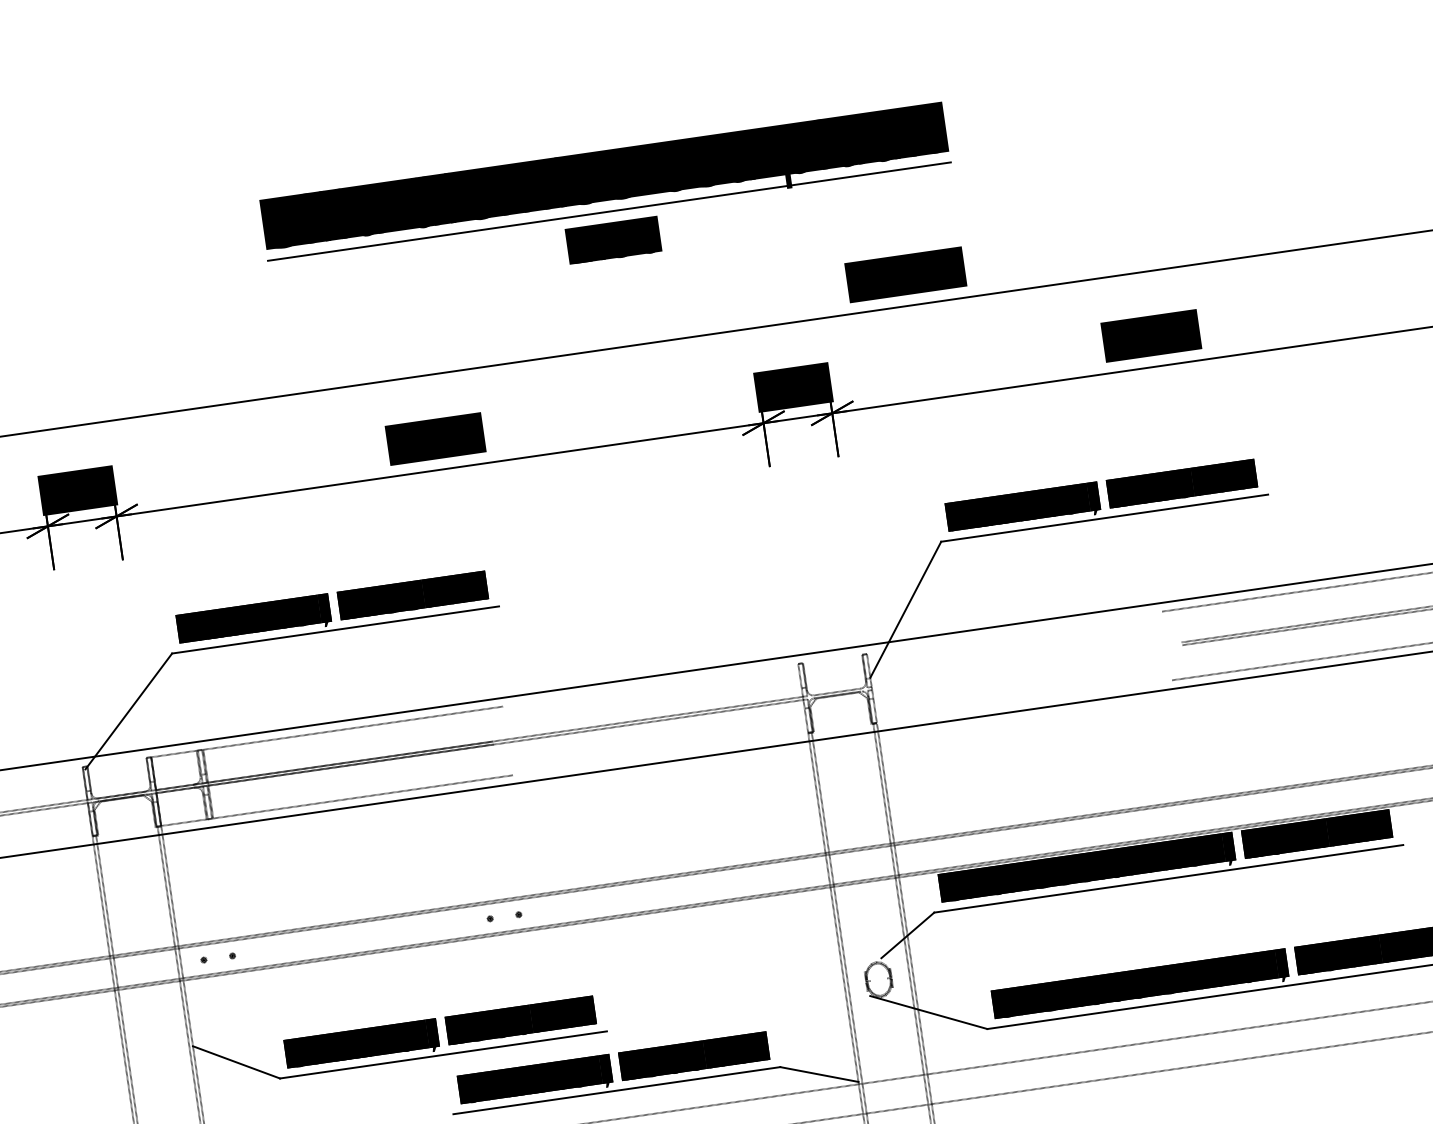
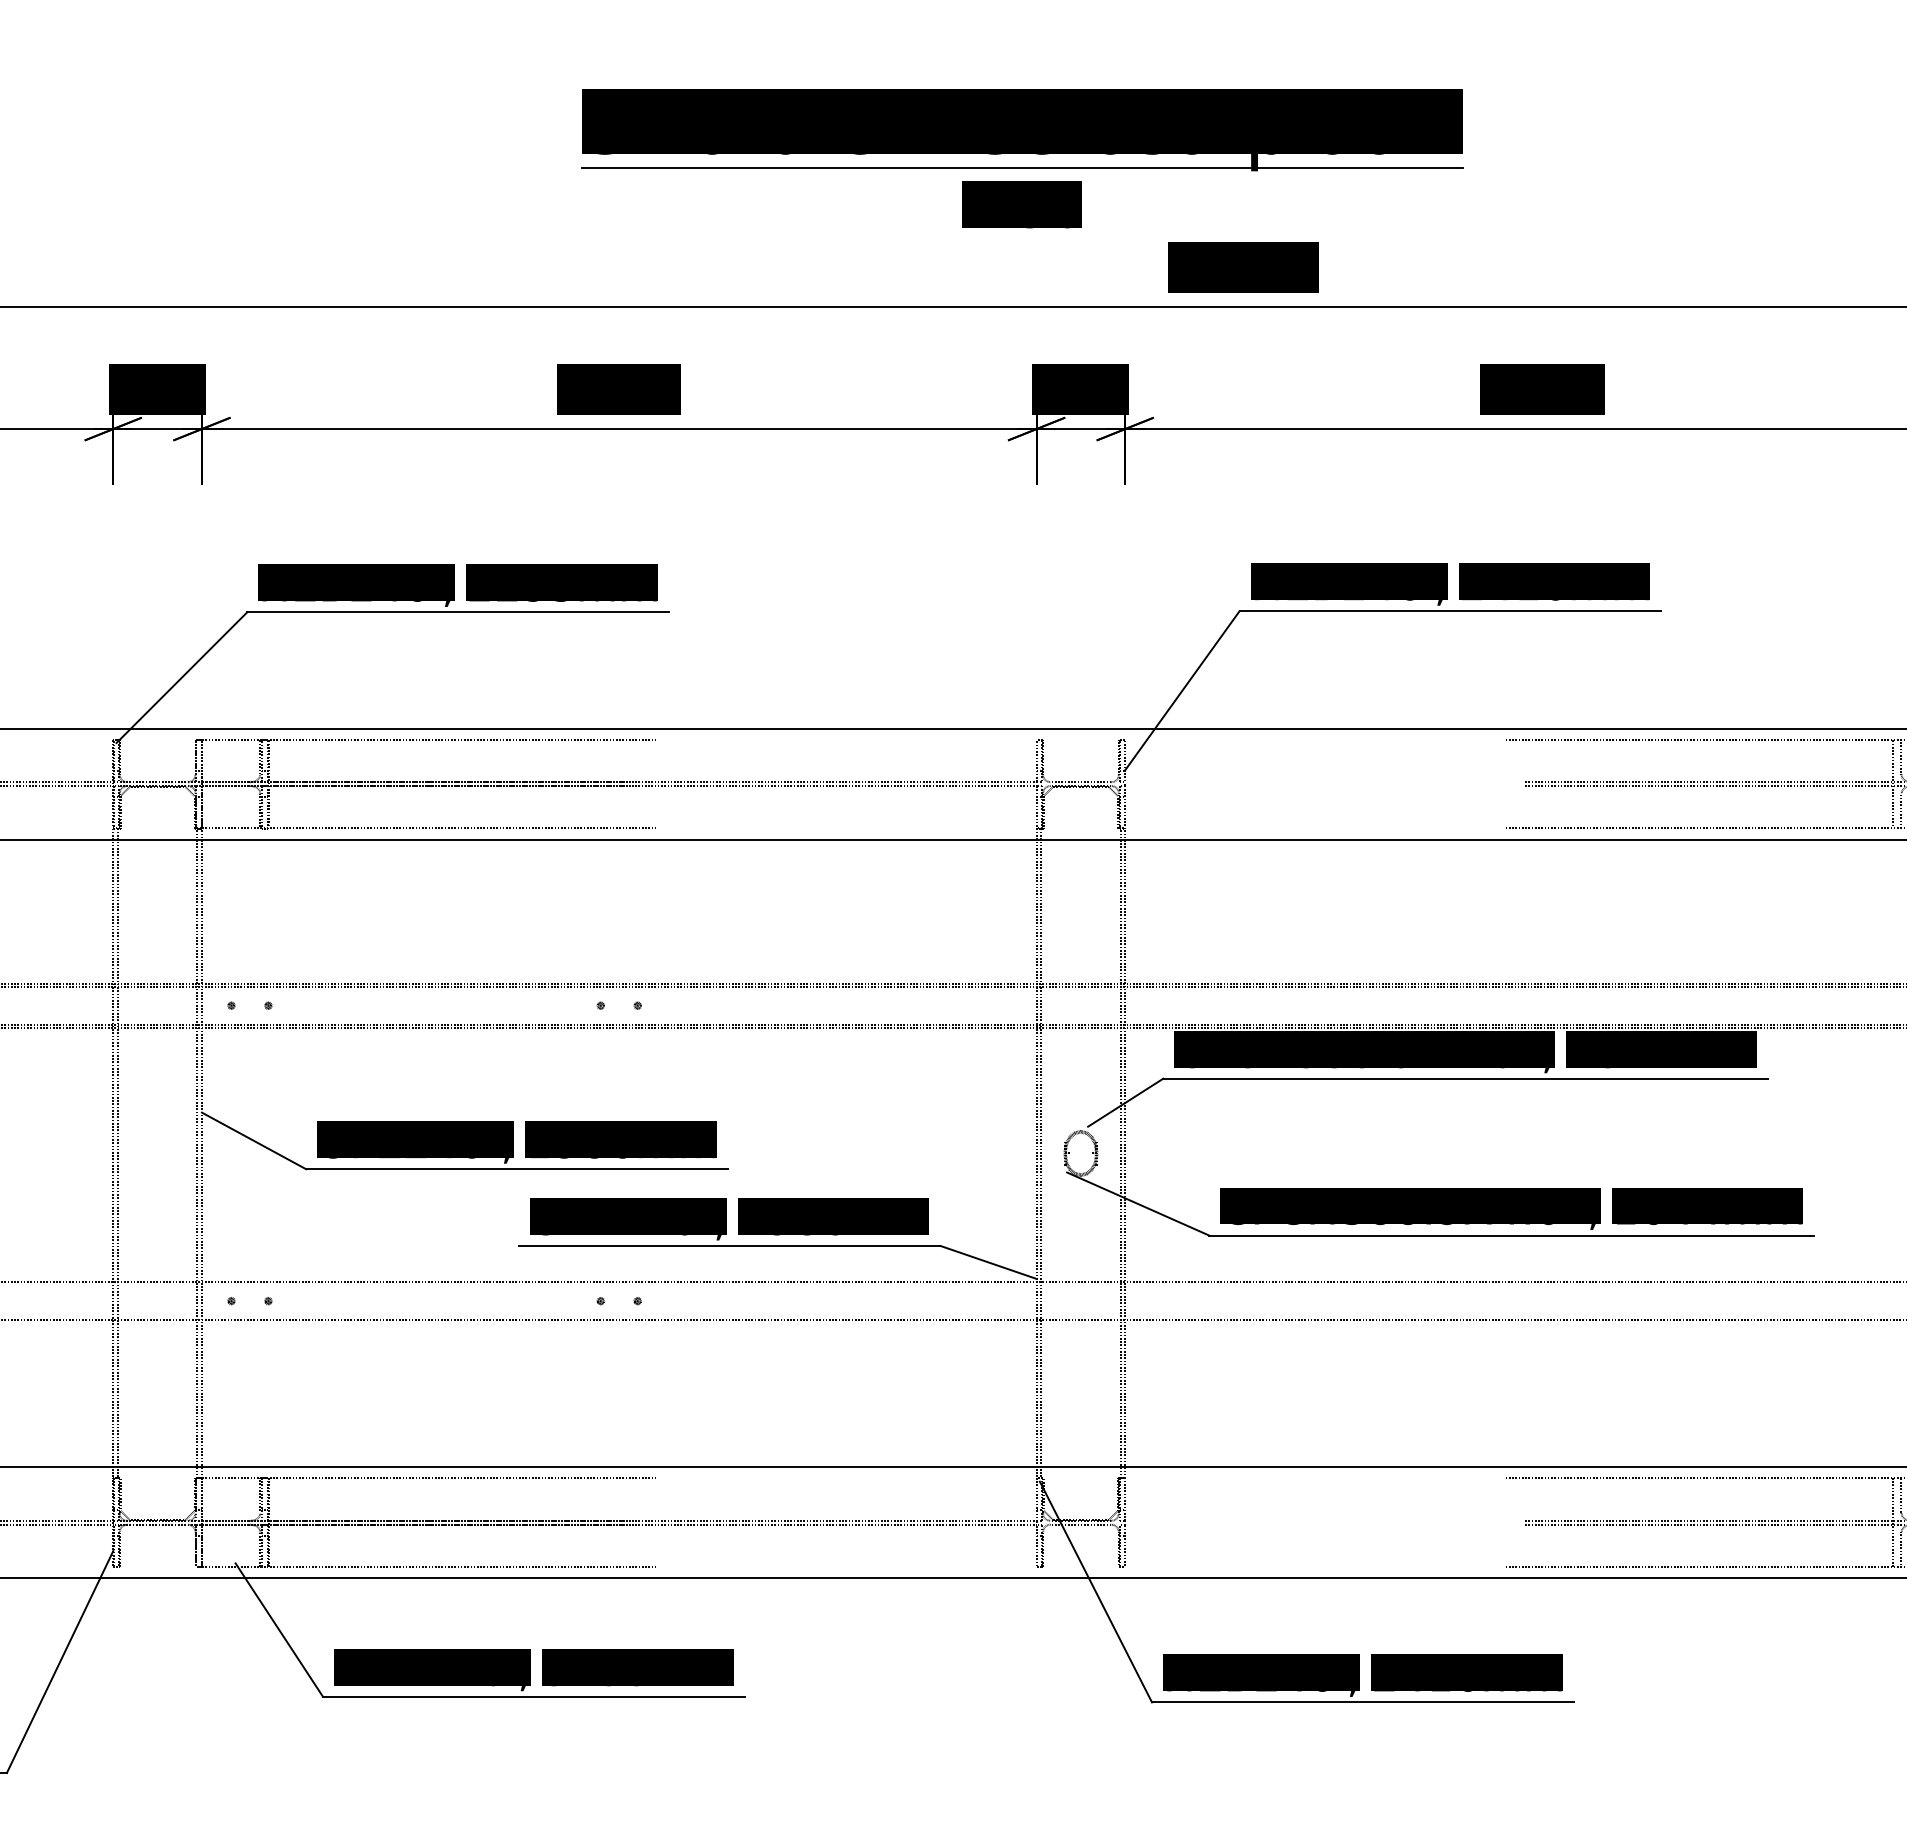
part: (608, 204) -> (1022, 158), moved

